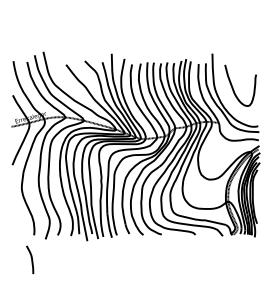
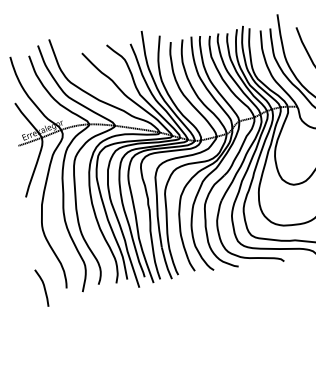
curve: (31, 259) -> (43, 287), moved

